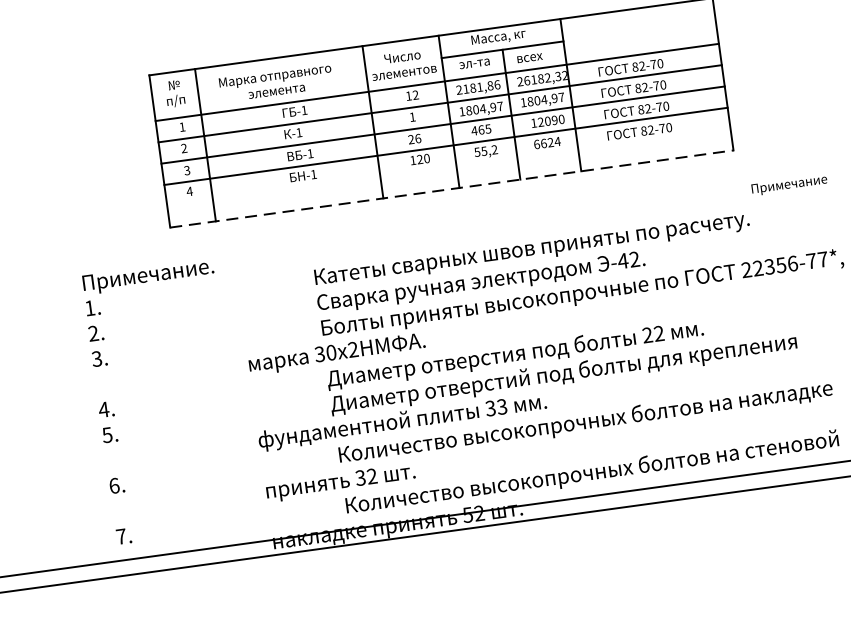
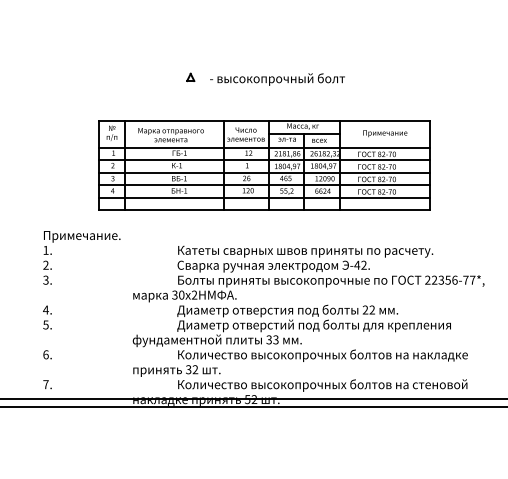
line: (447, 167) -> (263, 197), added
text: (789, 184) -> (385, 133), moved
line: (452, 189) -> (264, 210), dashed -> solid

